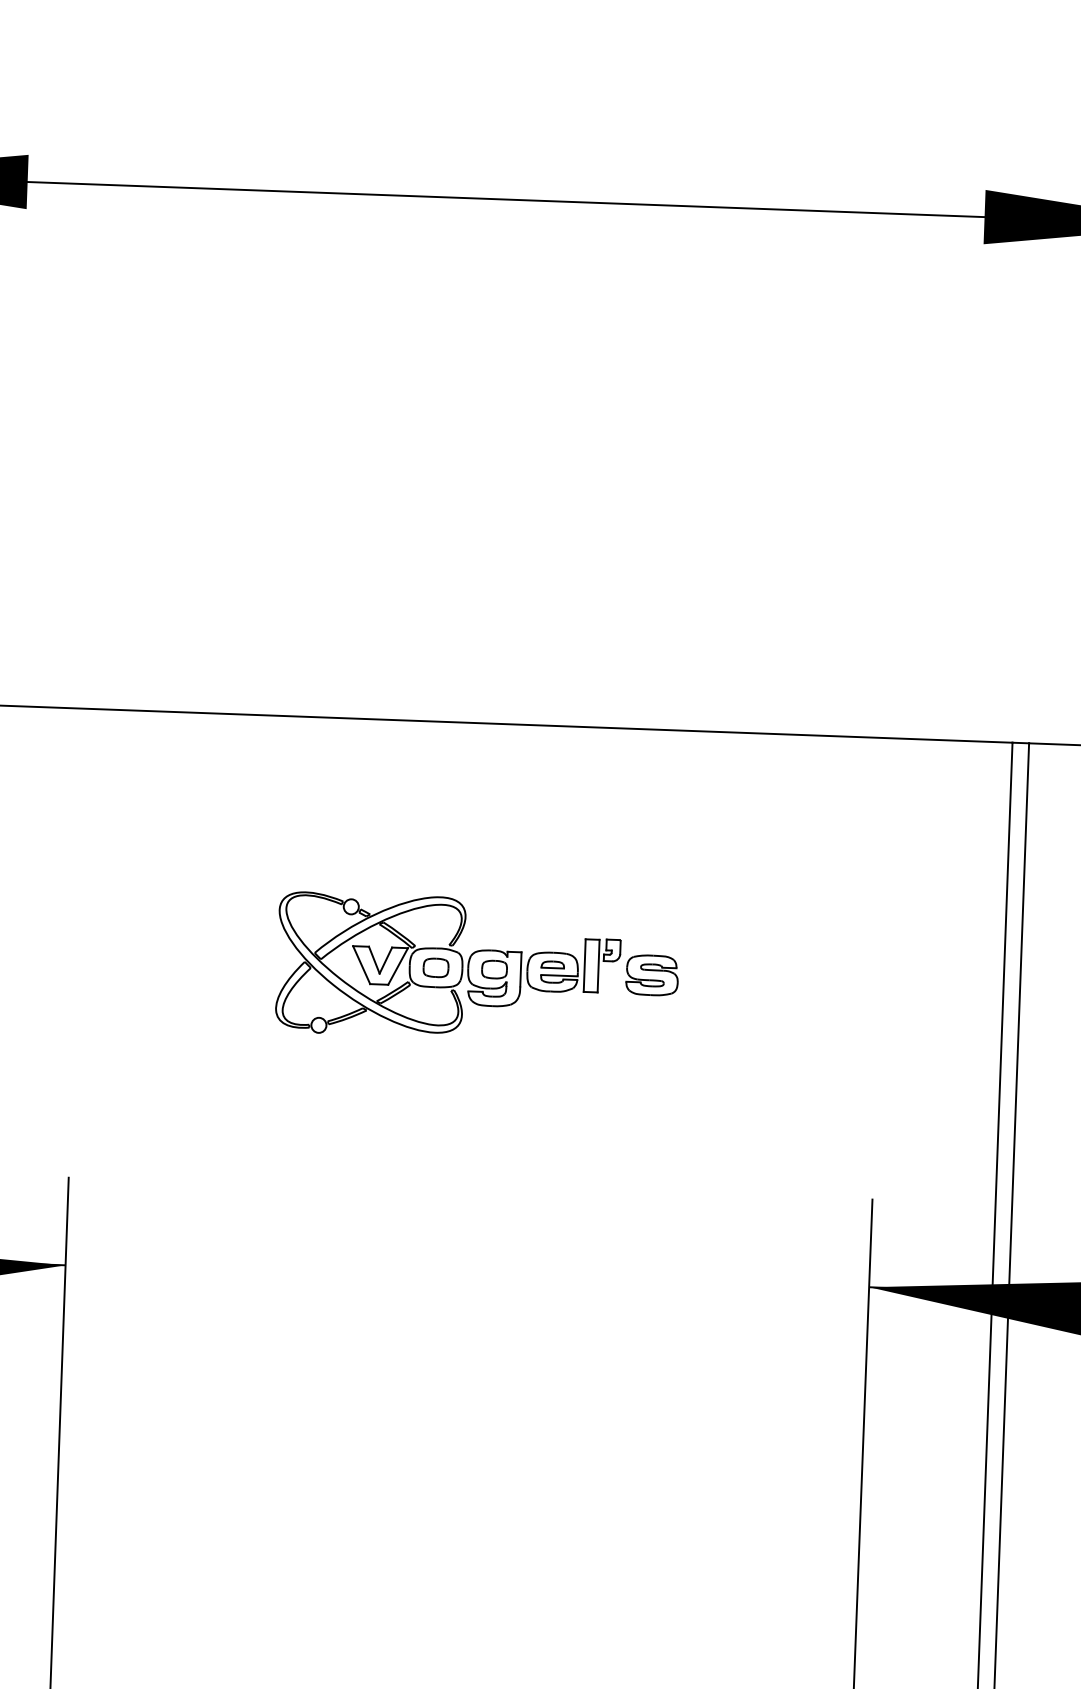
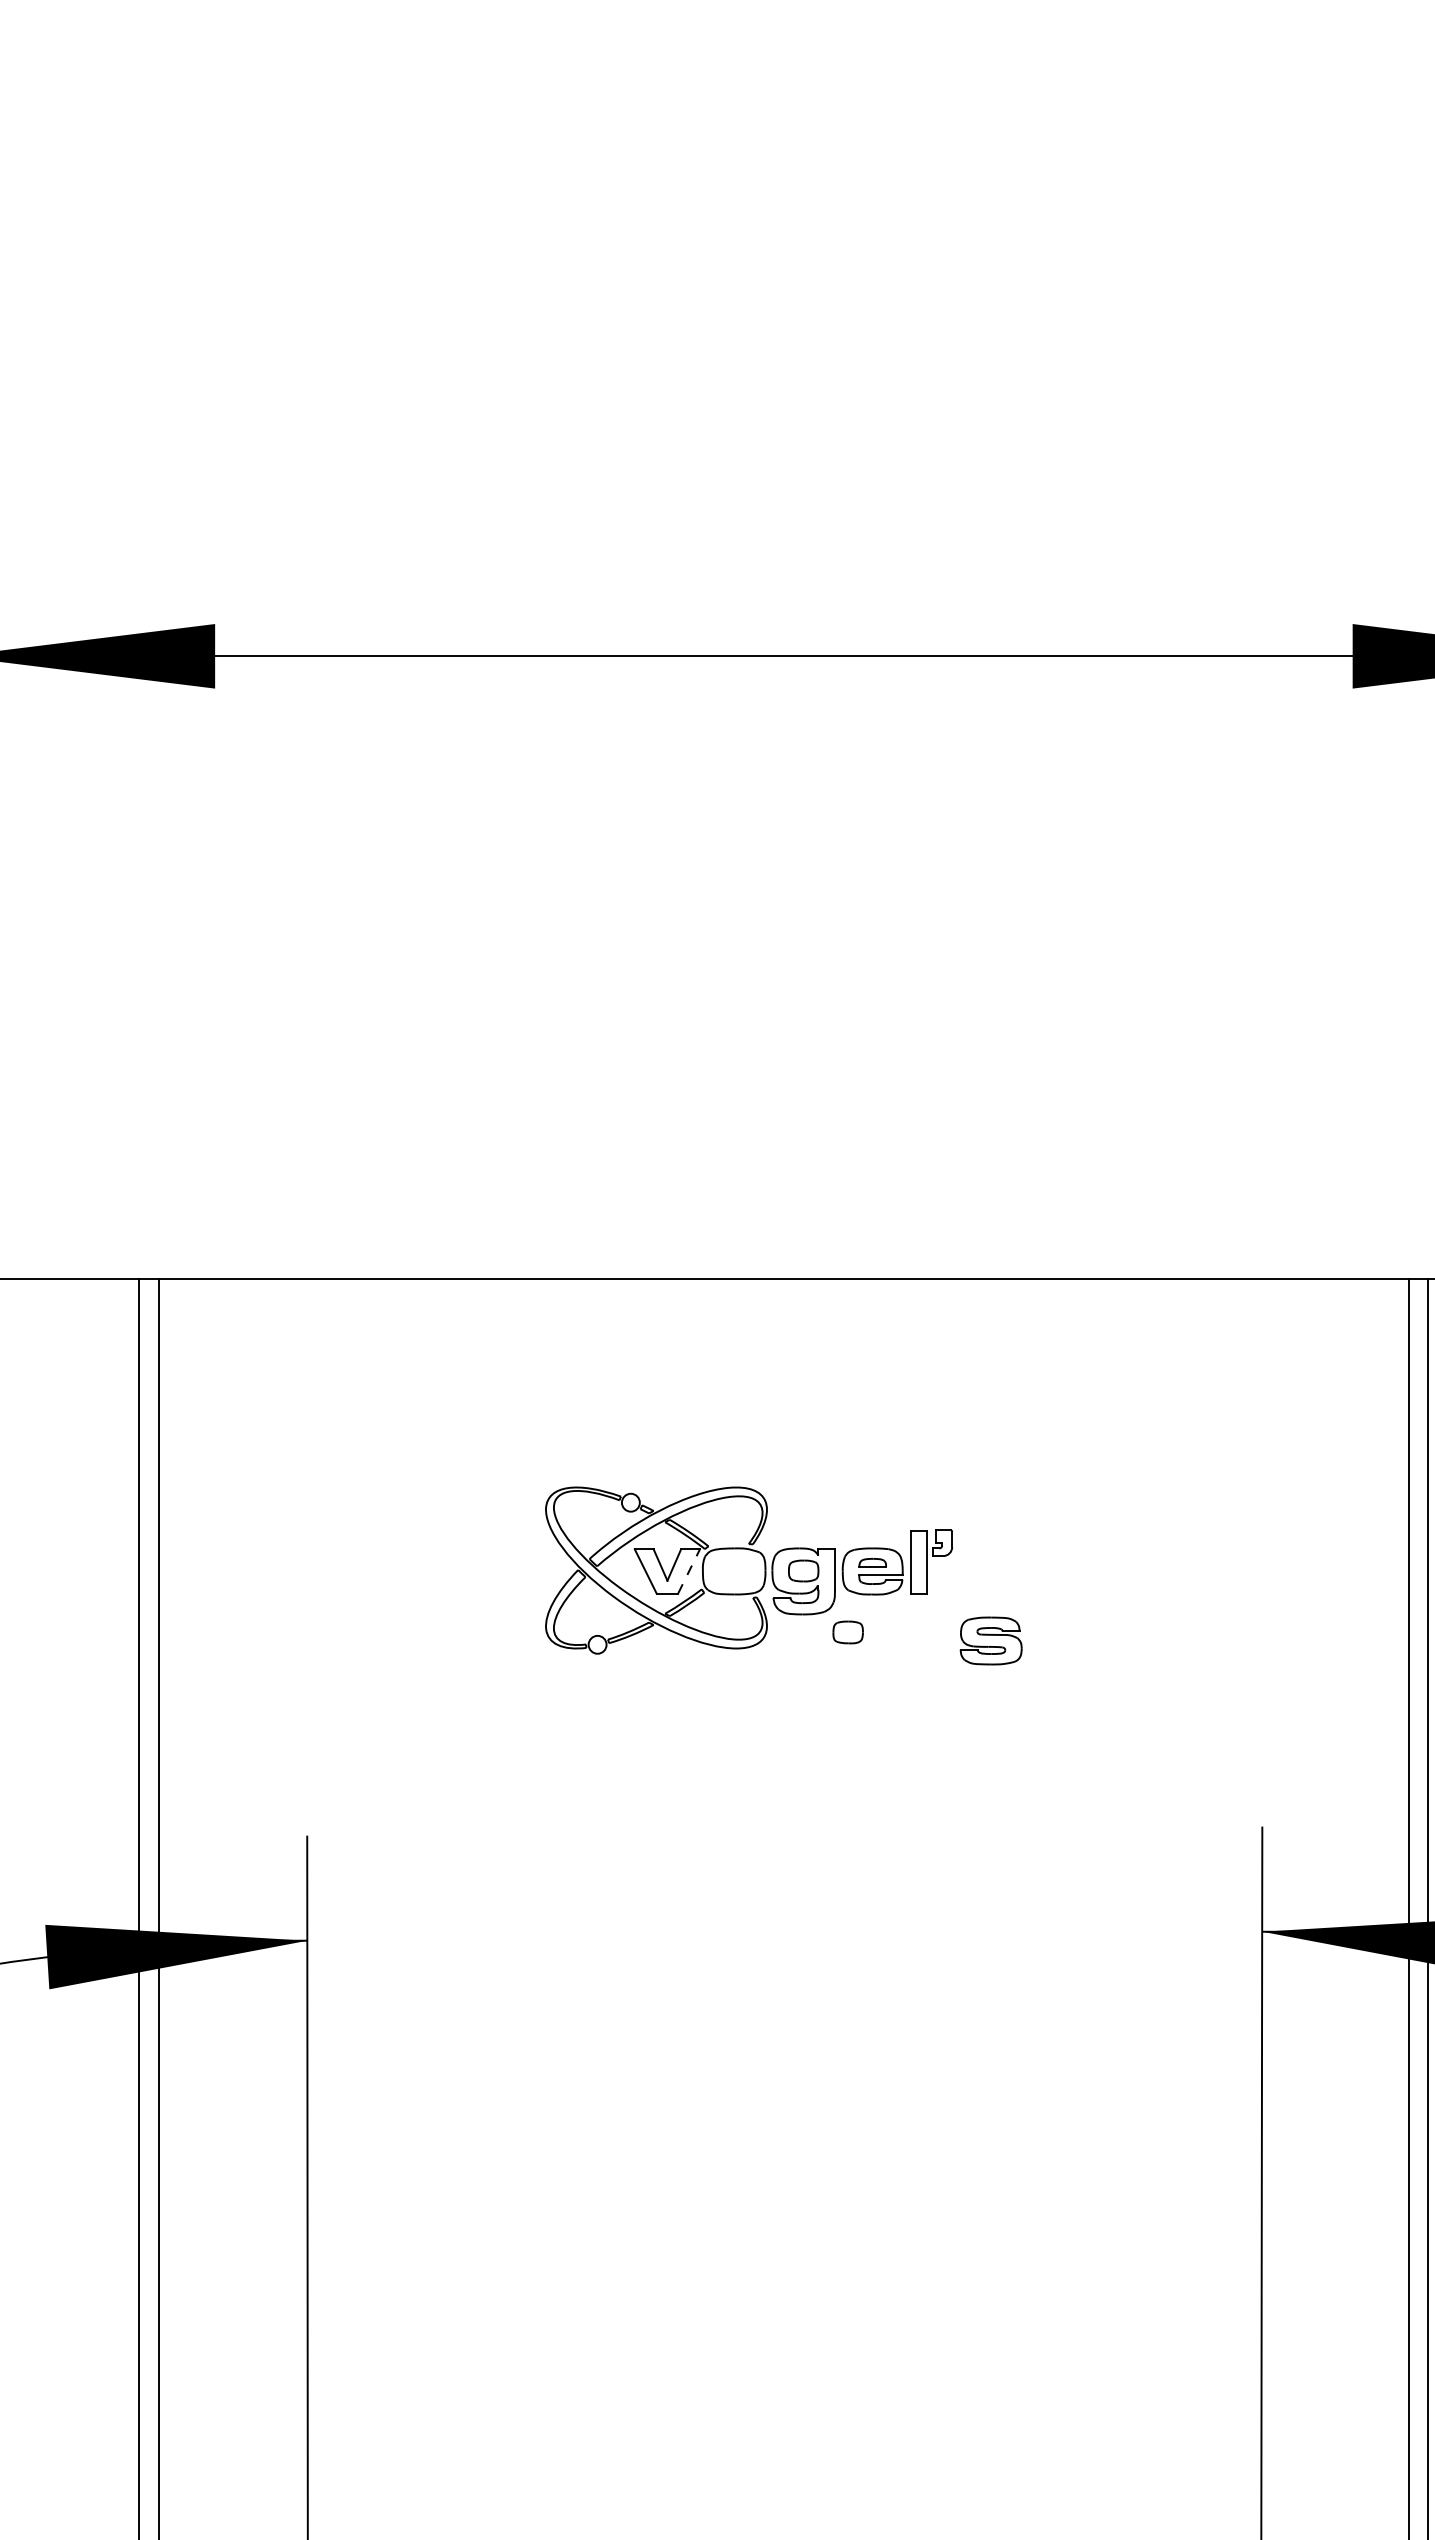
line: (398, 966) -> (689, 1571), solid -> dashed
part: (435, 967) -> (847, 1632), moved
part: (651, 974) -> (990, 1640), moved

